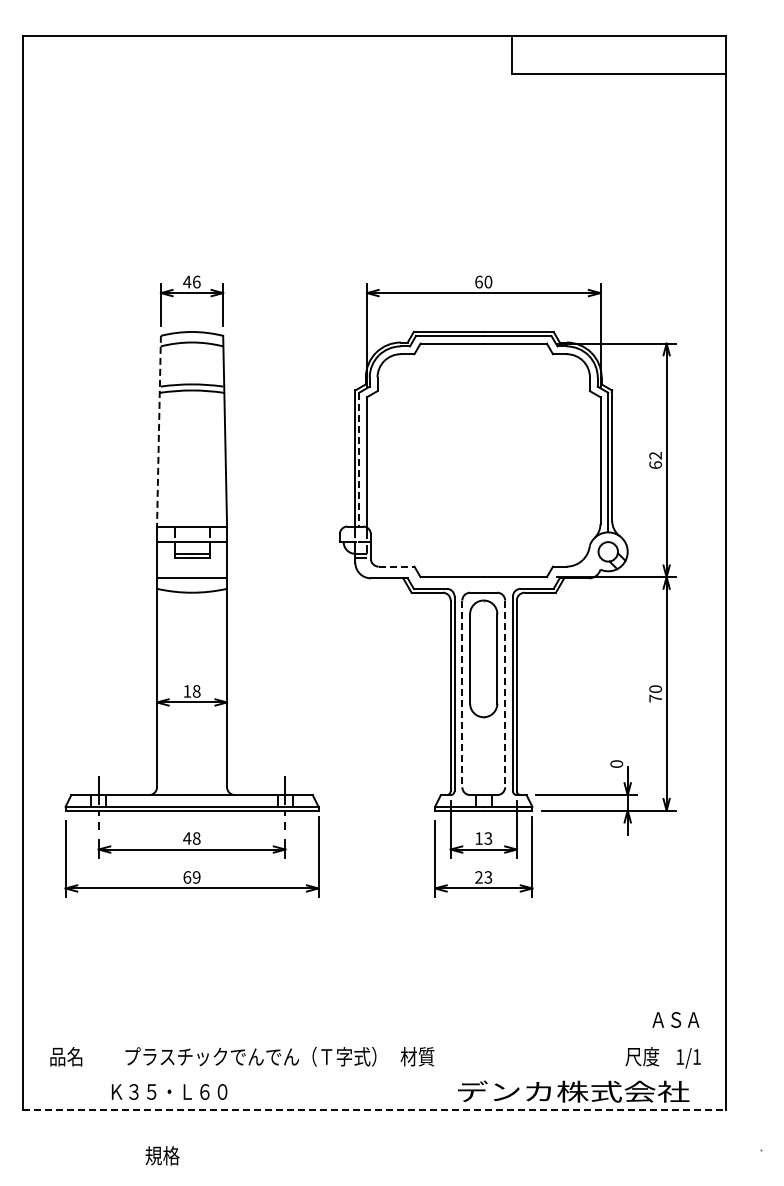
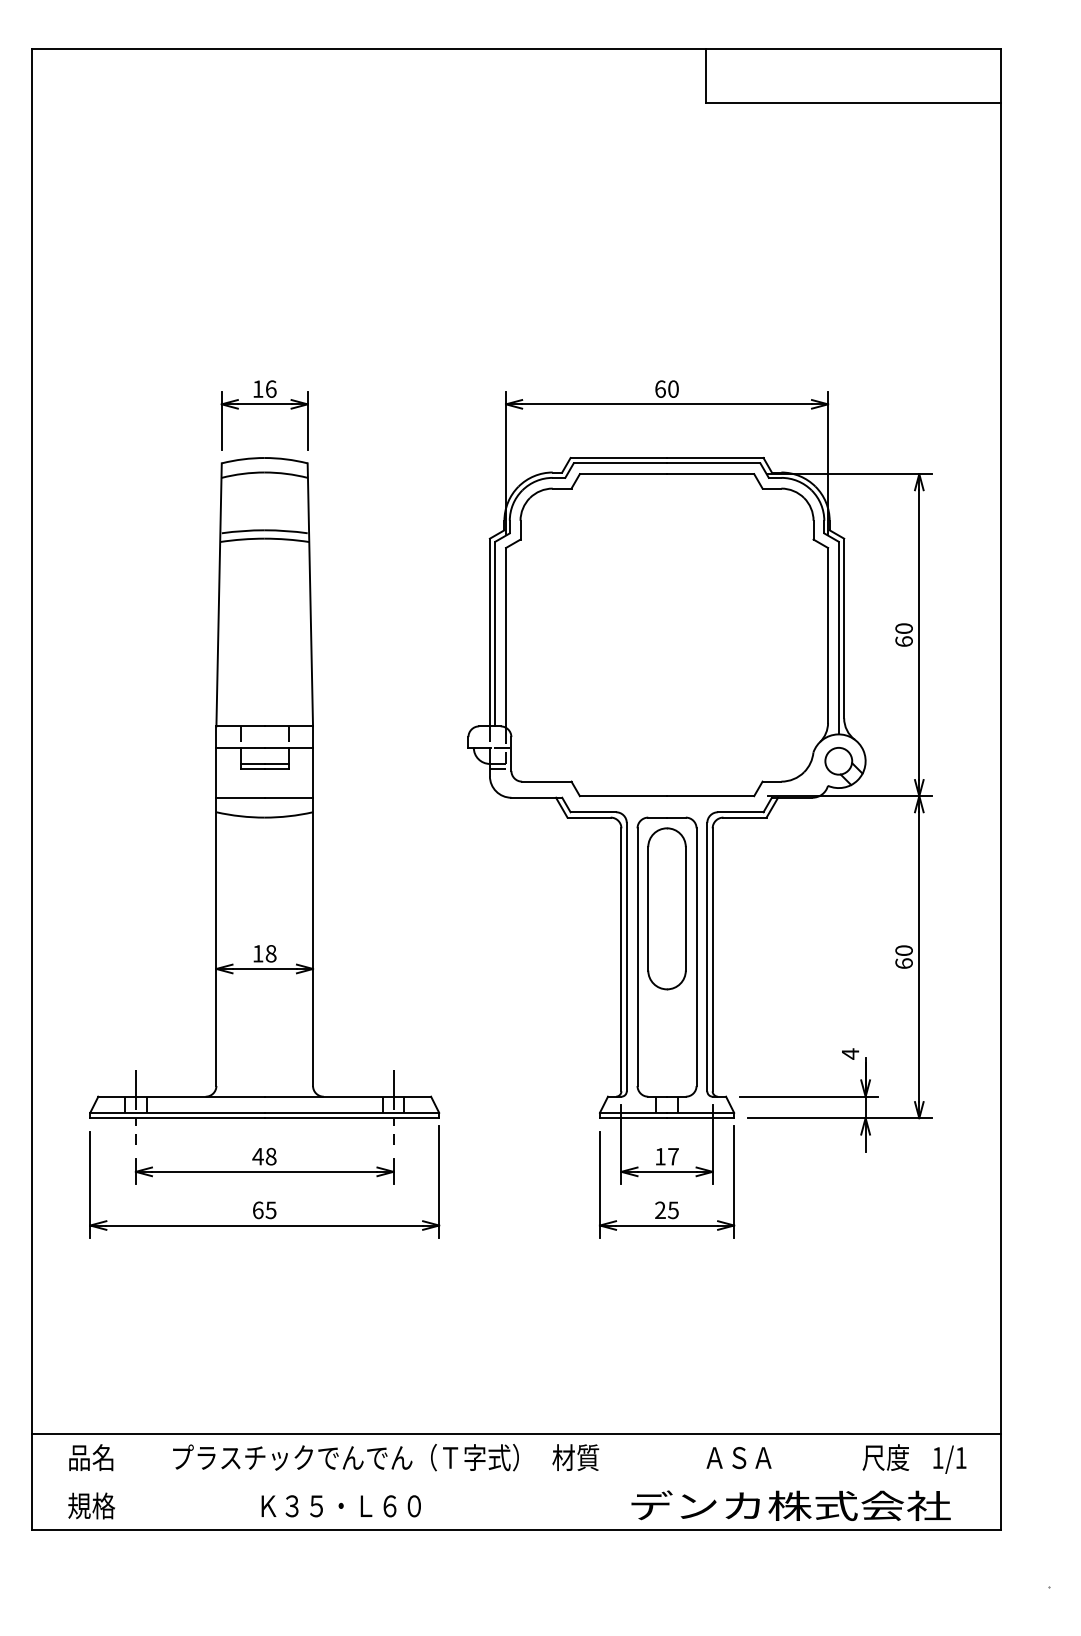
text: (187, 281) -> (258, 388), 46 -> 16
line: (158, 431) -> (218, 595), dashed -> solid
text: (655, 455) -> (903, 628), 62 -> 60
line: (359, 459) -> (495, 633), dashed -> solid
line: (396, 566) -> (546, 781), dashed -> solid
line: (462, 694) -> (637, 957), dashed -> solid
line: (505, 694) -> (697, 957), dashed -> solid
text: (655, 698) -> (903, 963), 70 -> 60
text: (616, 764) -> (850, 1054), 0 -> 4
text: (488, 838) -> (673, 1156), 13 -> 17
text: (196, 877) -> (270, 1210), 69 -> 65
text: (488, 877) -> (673, 1210), 23 -> 25
text: (675, 1019) -> (738, 1457), moved
line: (374, 1039) -> (516, 1433), added
text: (169, 1091) -> (341, 1505), moved
line: (374, 1109) -> (516, 1530), dashed -> solid
text: (162, 1155) -> (91, 1505), moved

